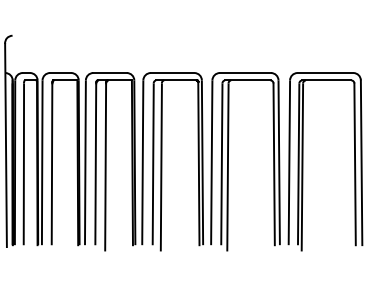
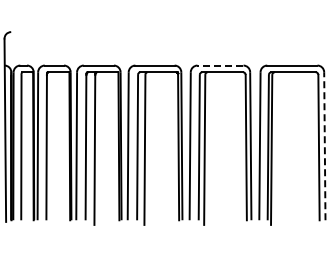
line: (244, 72) -> (219, 65), solid -> dashed
line: (361, 161) -> (324, 145), solid -> dashed

